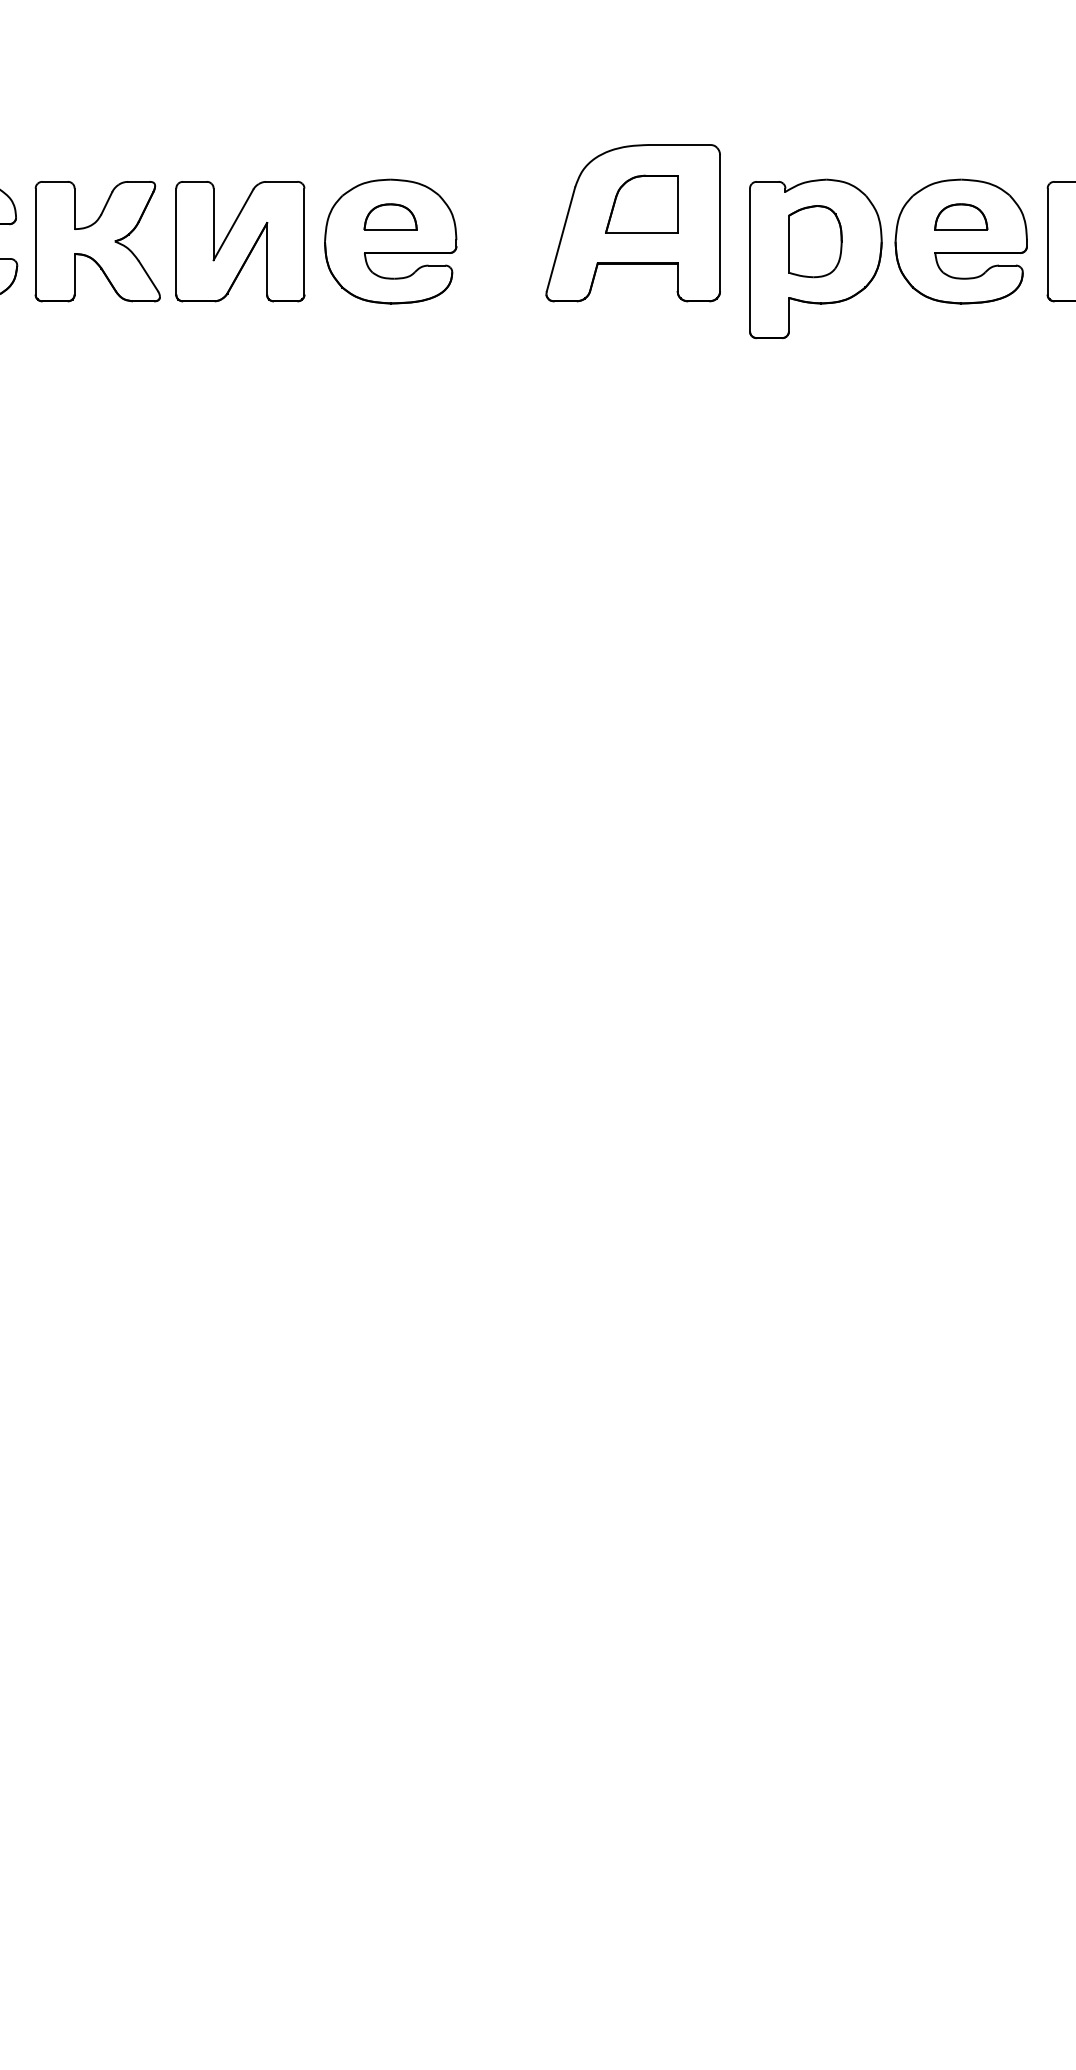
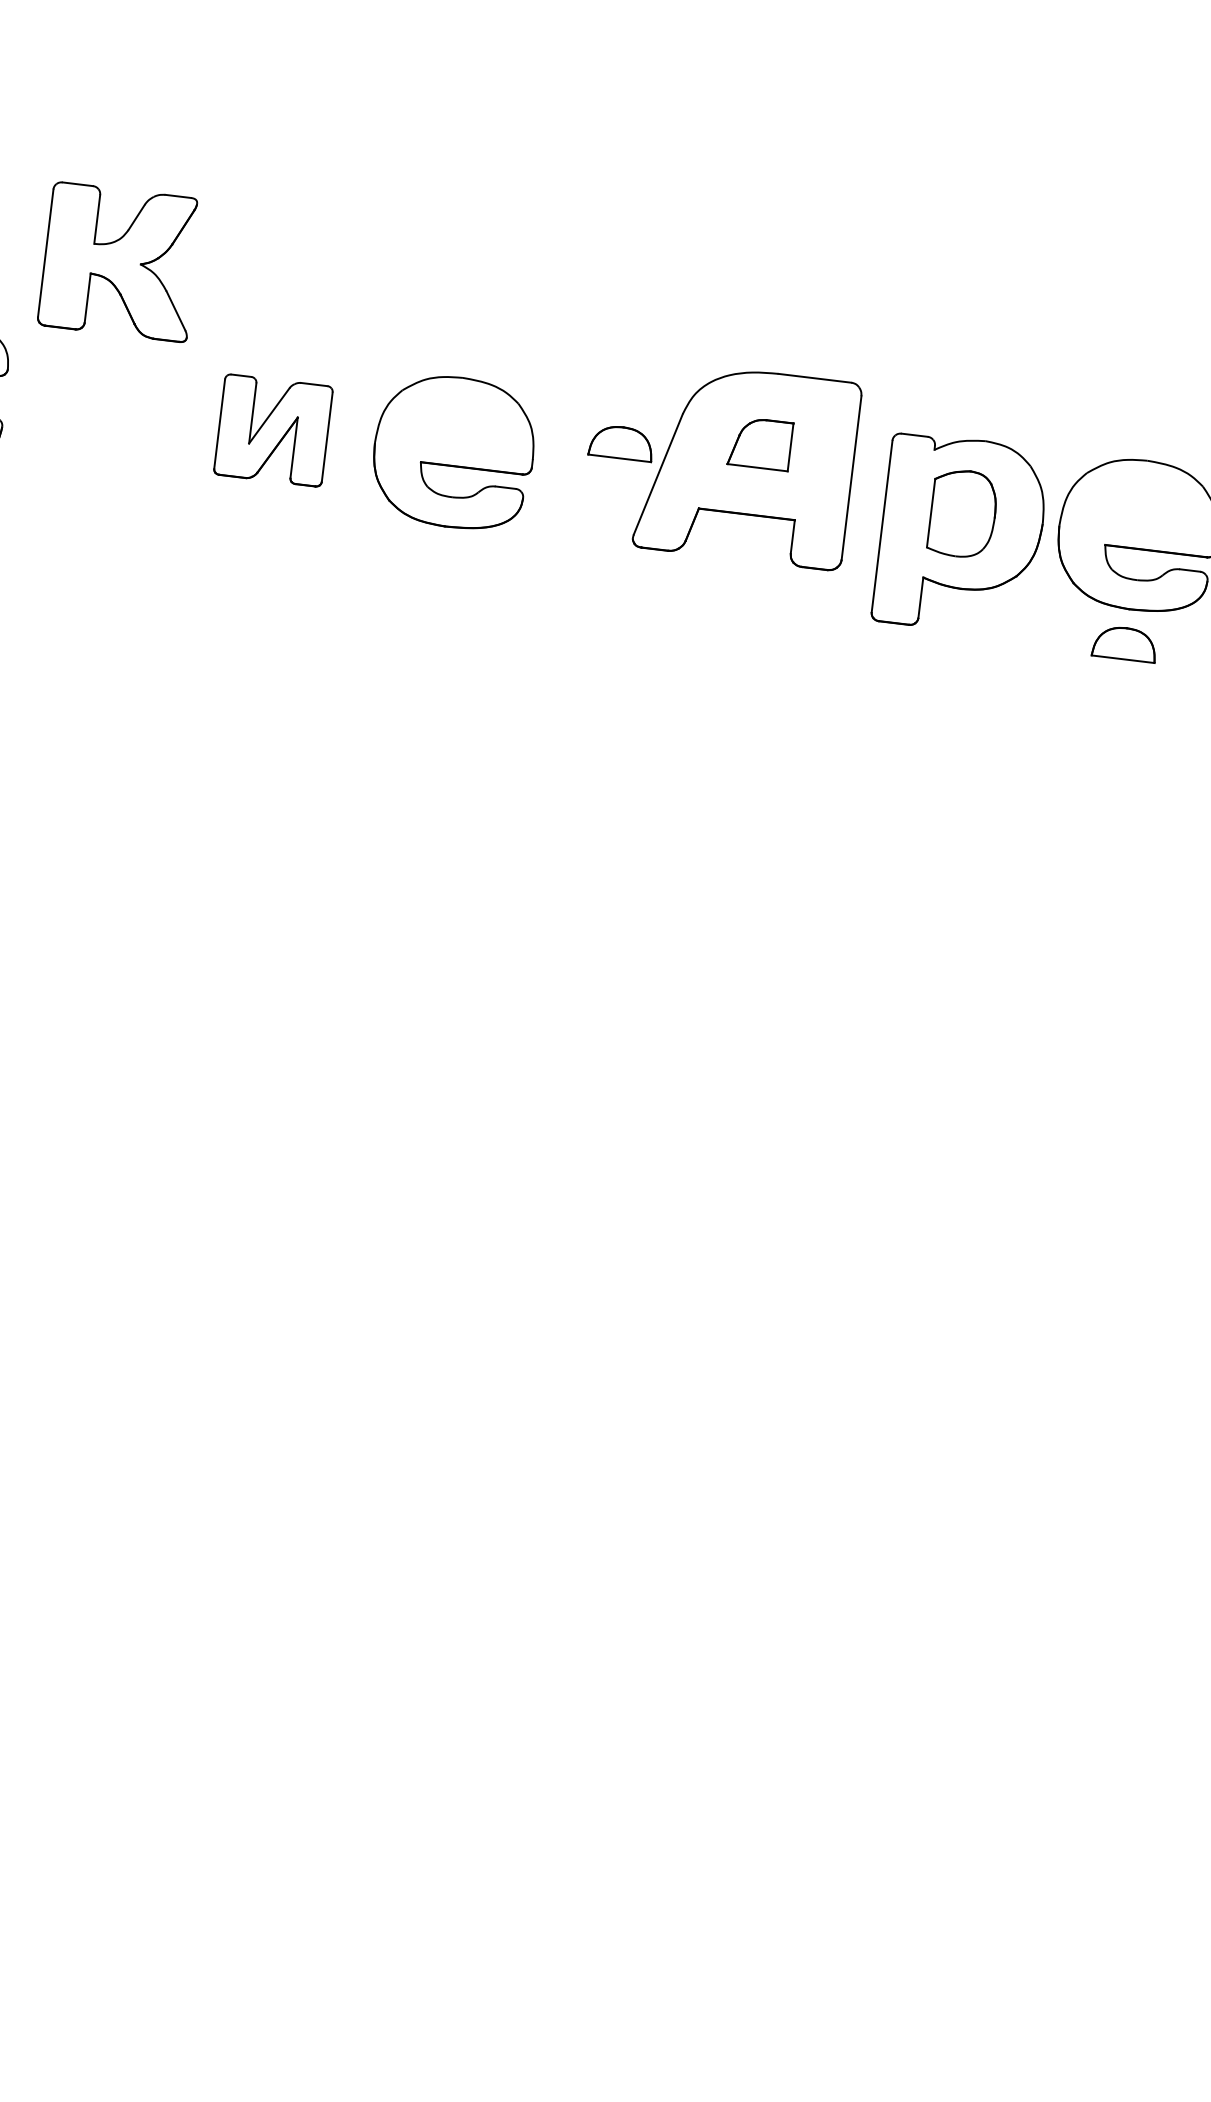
part: (641, 203) -> (760, 442), size x0.7
part: (390, 216) -> (621, 441), moved
part: (961, 216) -> (1125, 642), moved
part: (97, 241) -> (119, 261), moved
part: (240, 241) -> (273, 430), size x0.7

